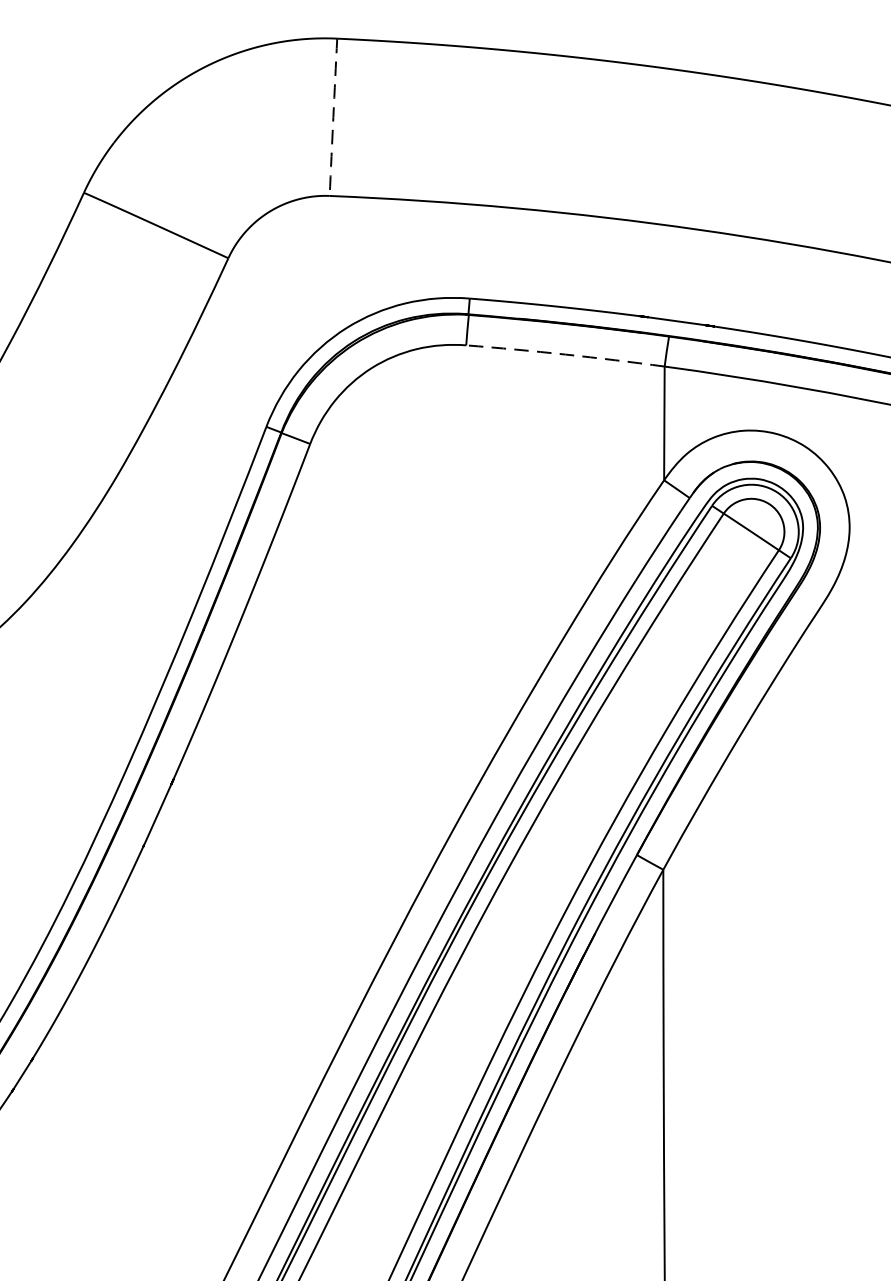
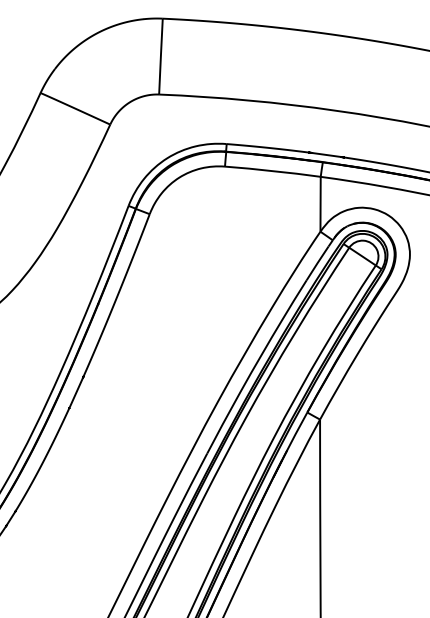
arc: (332, 117) -> (160, 56), dashed -> solid
arc: (564, 355) -> (272, 171), dashed -> solid

